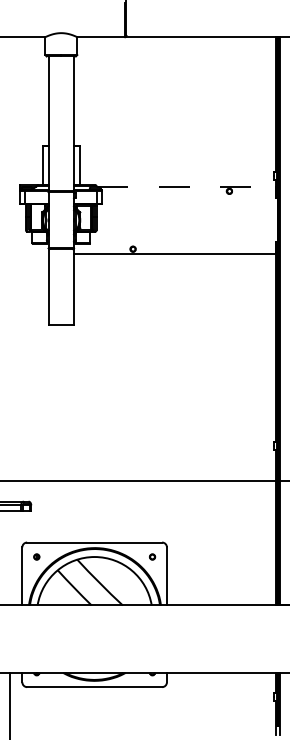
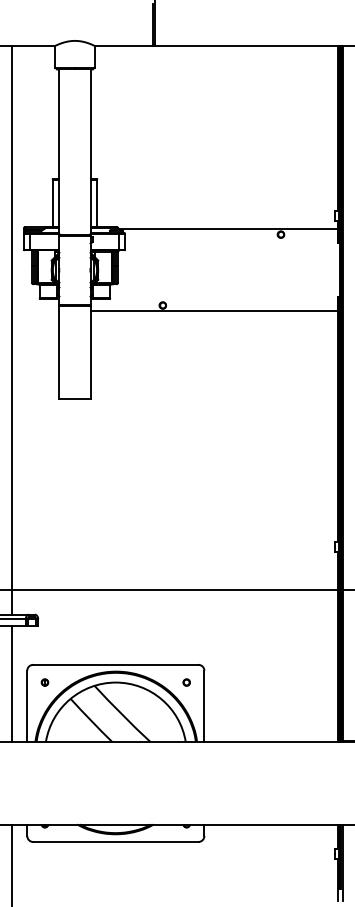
line: (186, 186) -> (228, 228), dashed -> solid
line: (9, 268) -> (11, 329), added
line: (9, 557) -> (11, 683), added

